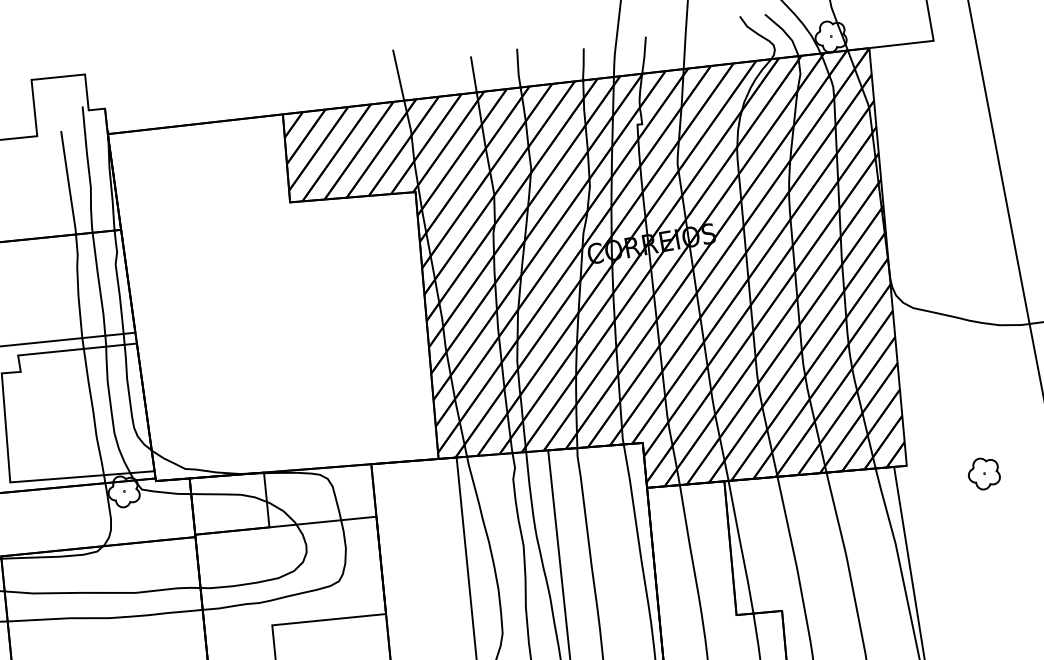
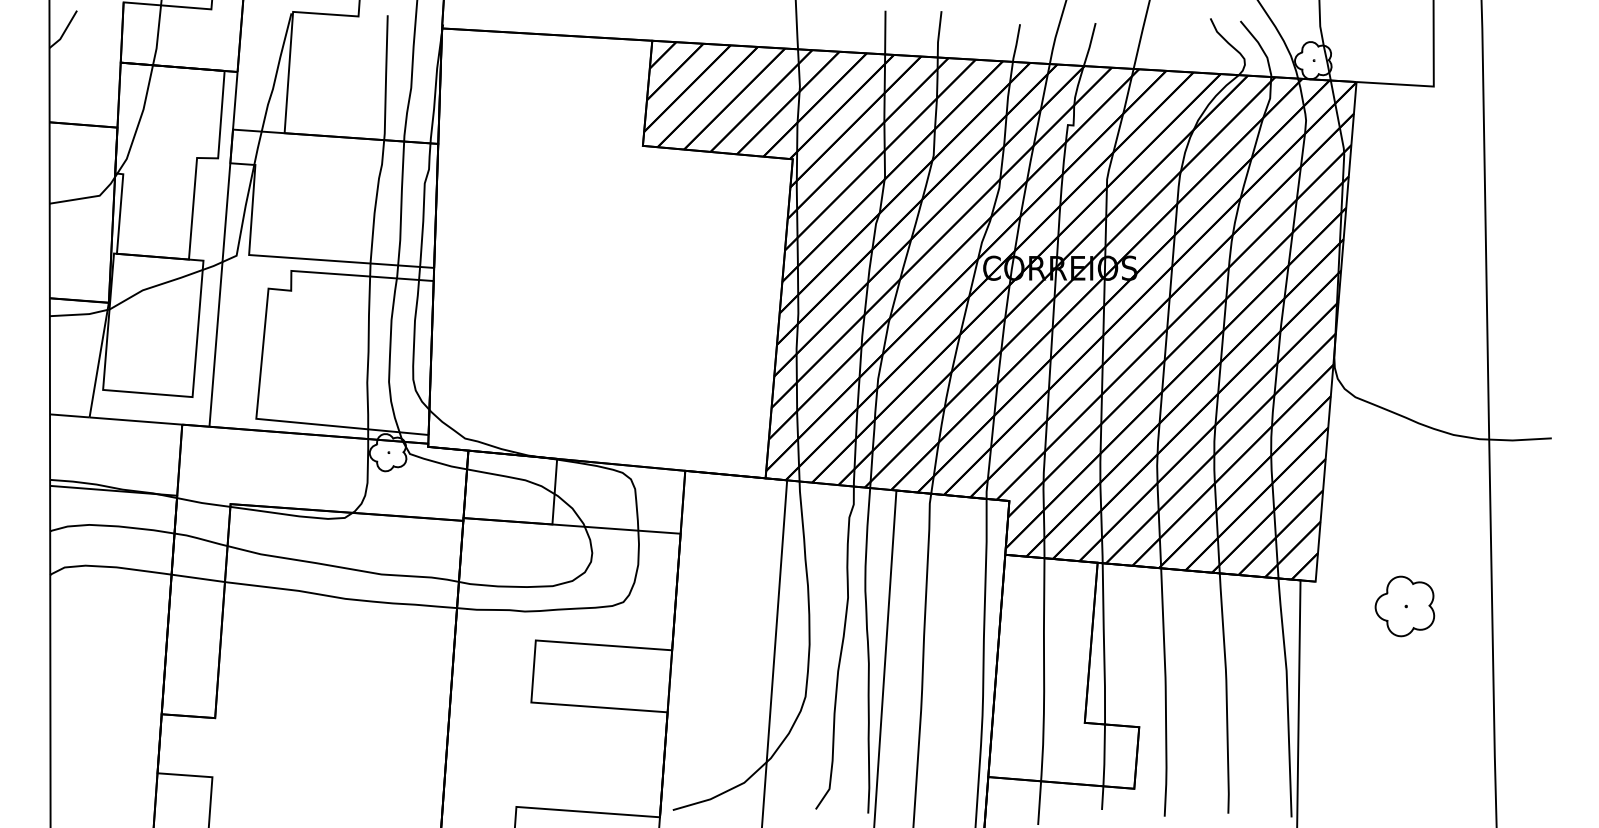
part: (983, 473) -> (1404, 606), size x1.6

